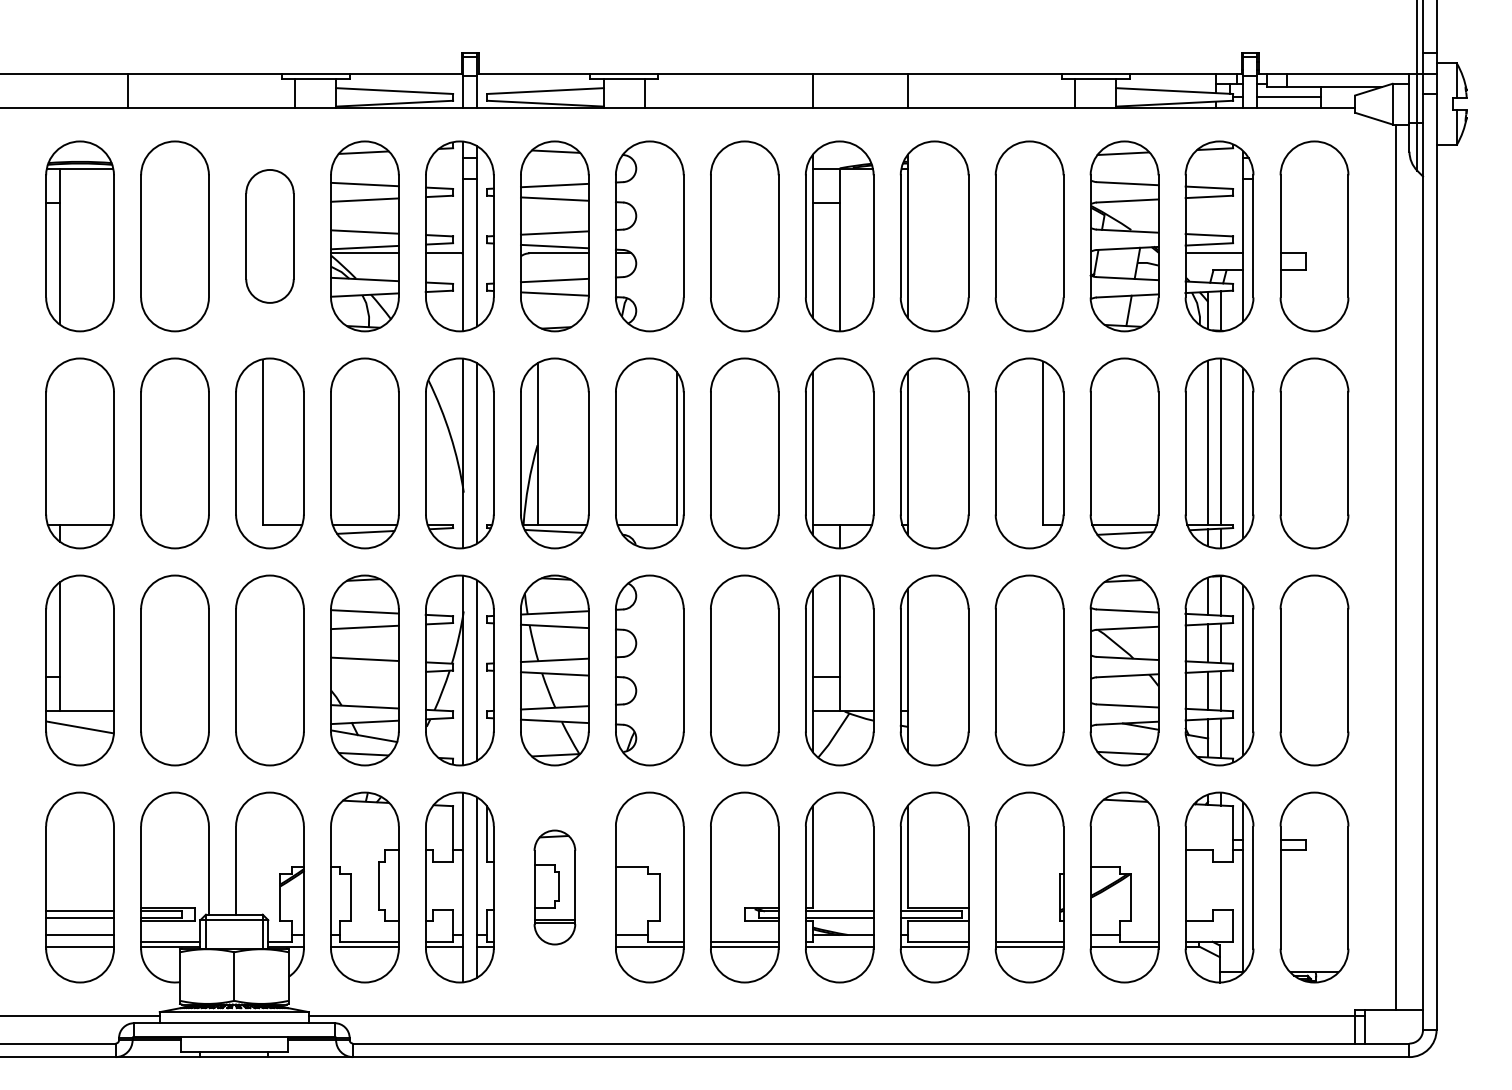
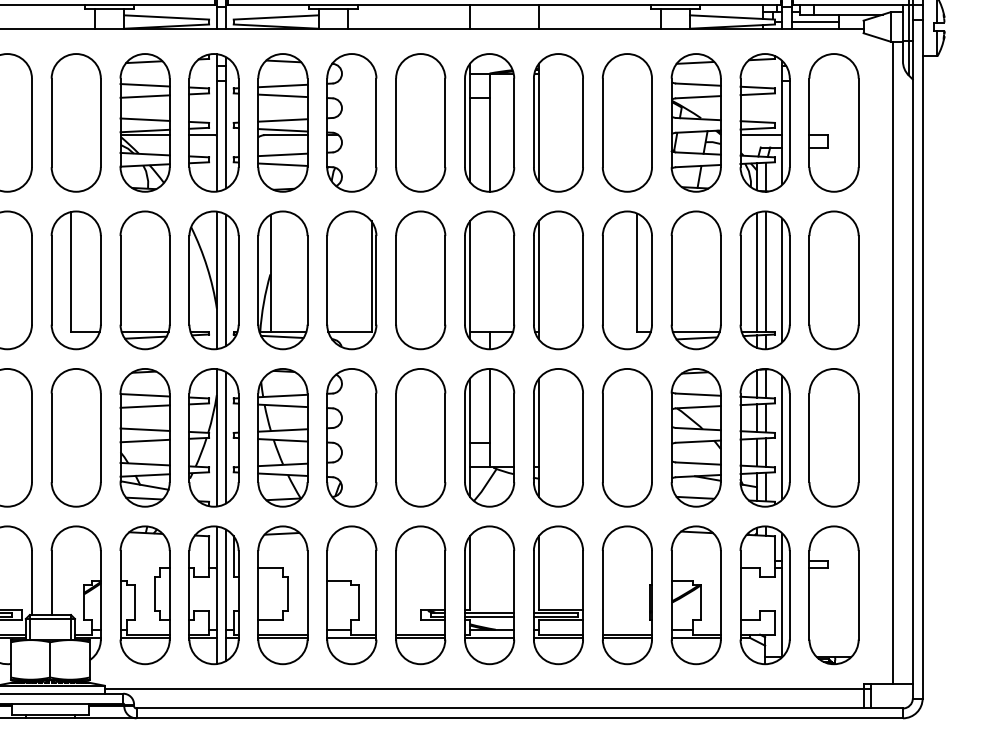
part: (269, 236) -> (75, 122), size x1.43
line: (364, 674) -> (144, 440), added
part: (554, 887) -> (282, 595), size x1.67

